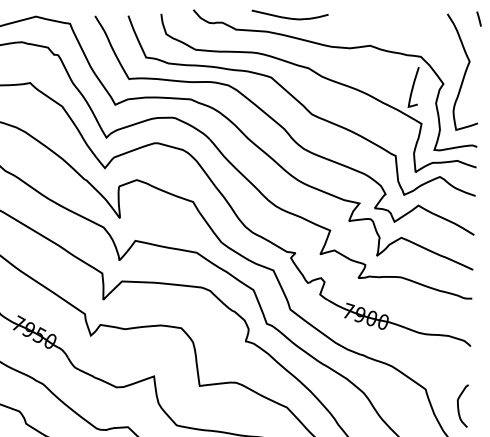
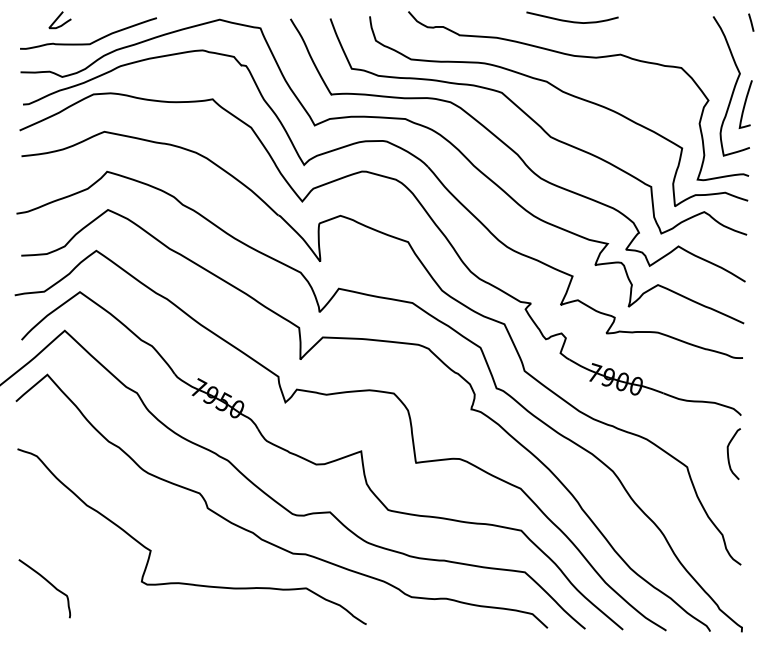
curve: (288, 17) -> (570, 20), moved
curve: (413, 87) -> (745, 104), moved
curve: (458, 405) -> (728, 453), moved

